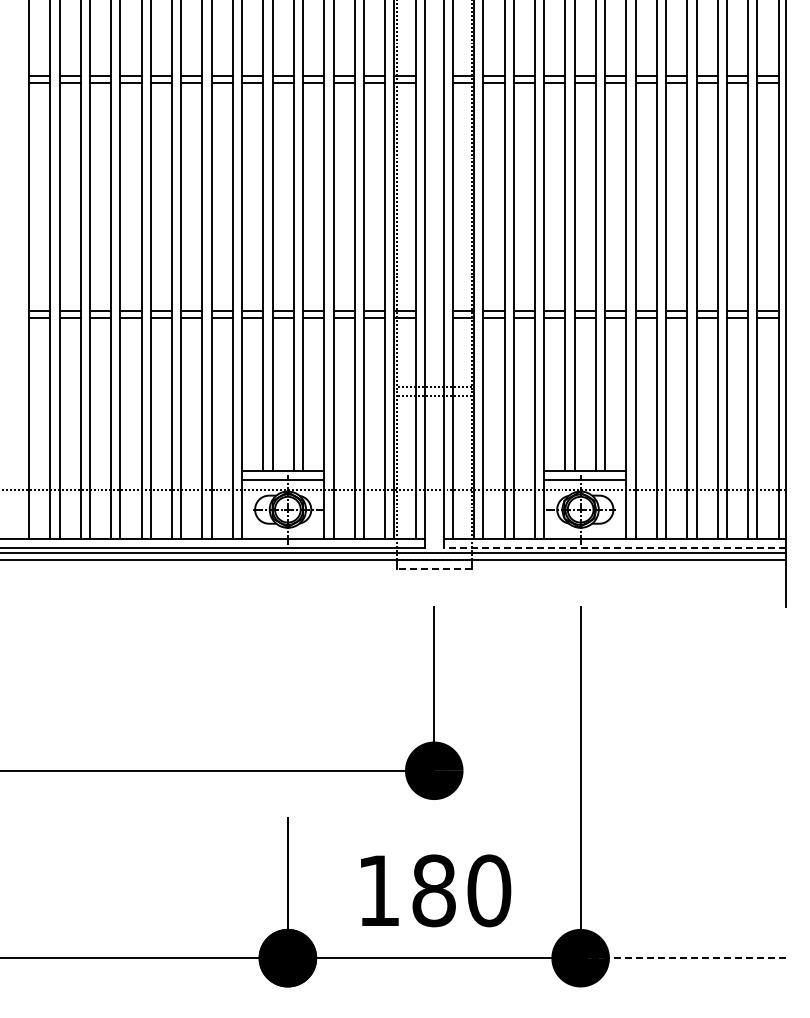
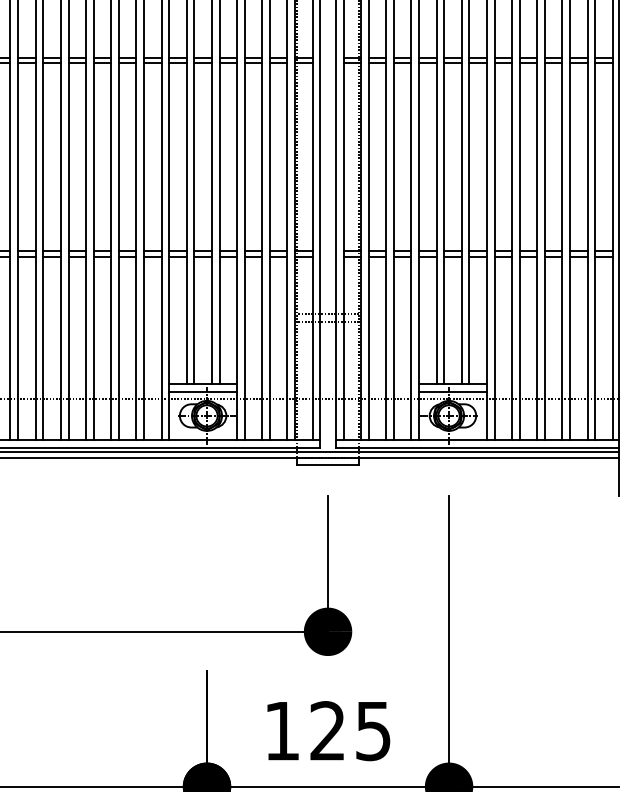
line: (614, 548) -> (477, 448), dashed -> solid
line: (433, 569) -> (327, 465), dashed -> solid
text: (461, 890) -> (350, 730), 180 -> 125
line: (683, 958) -> (534, 787), dashed -> solid

